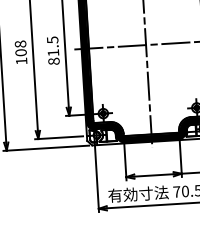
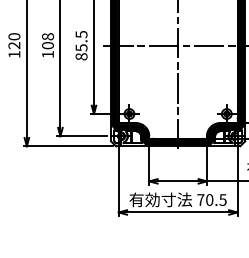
text: (53, 52) -> (81, 47), 81.5 -> 85.5

